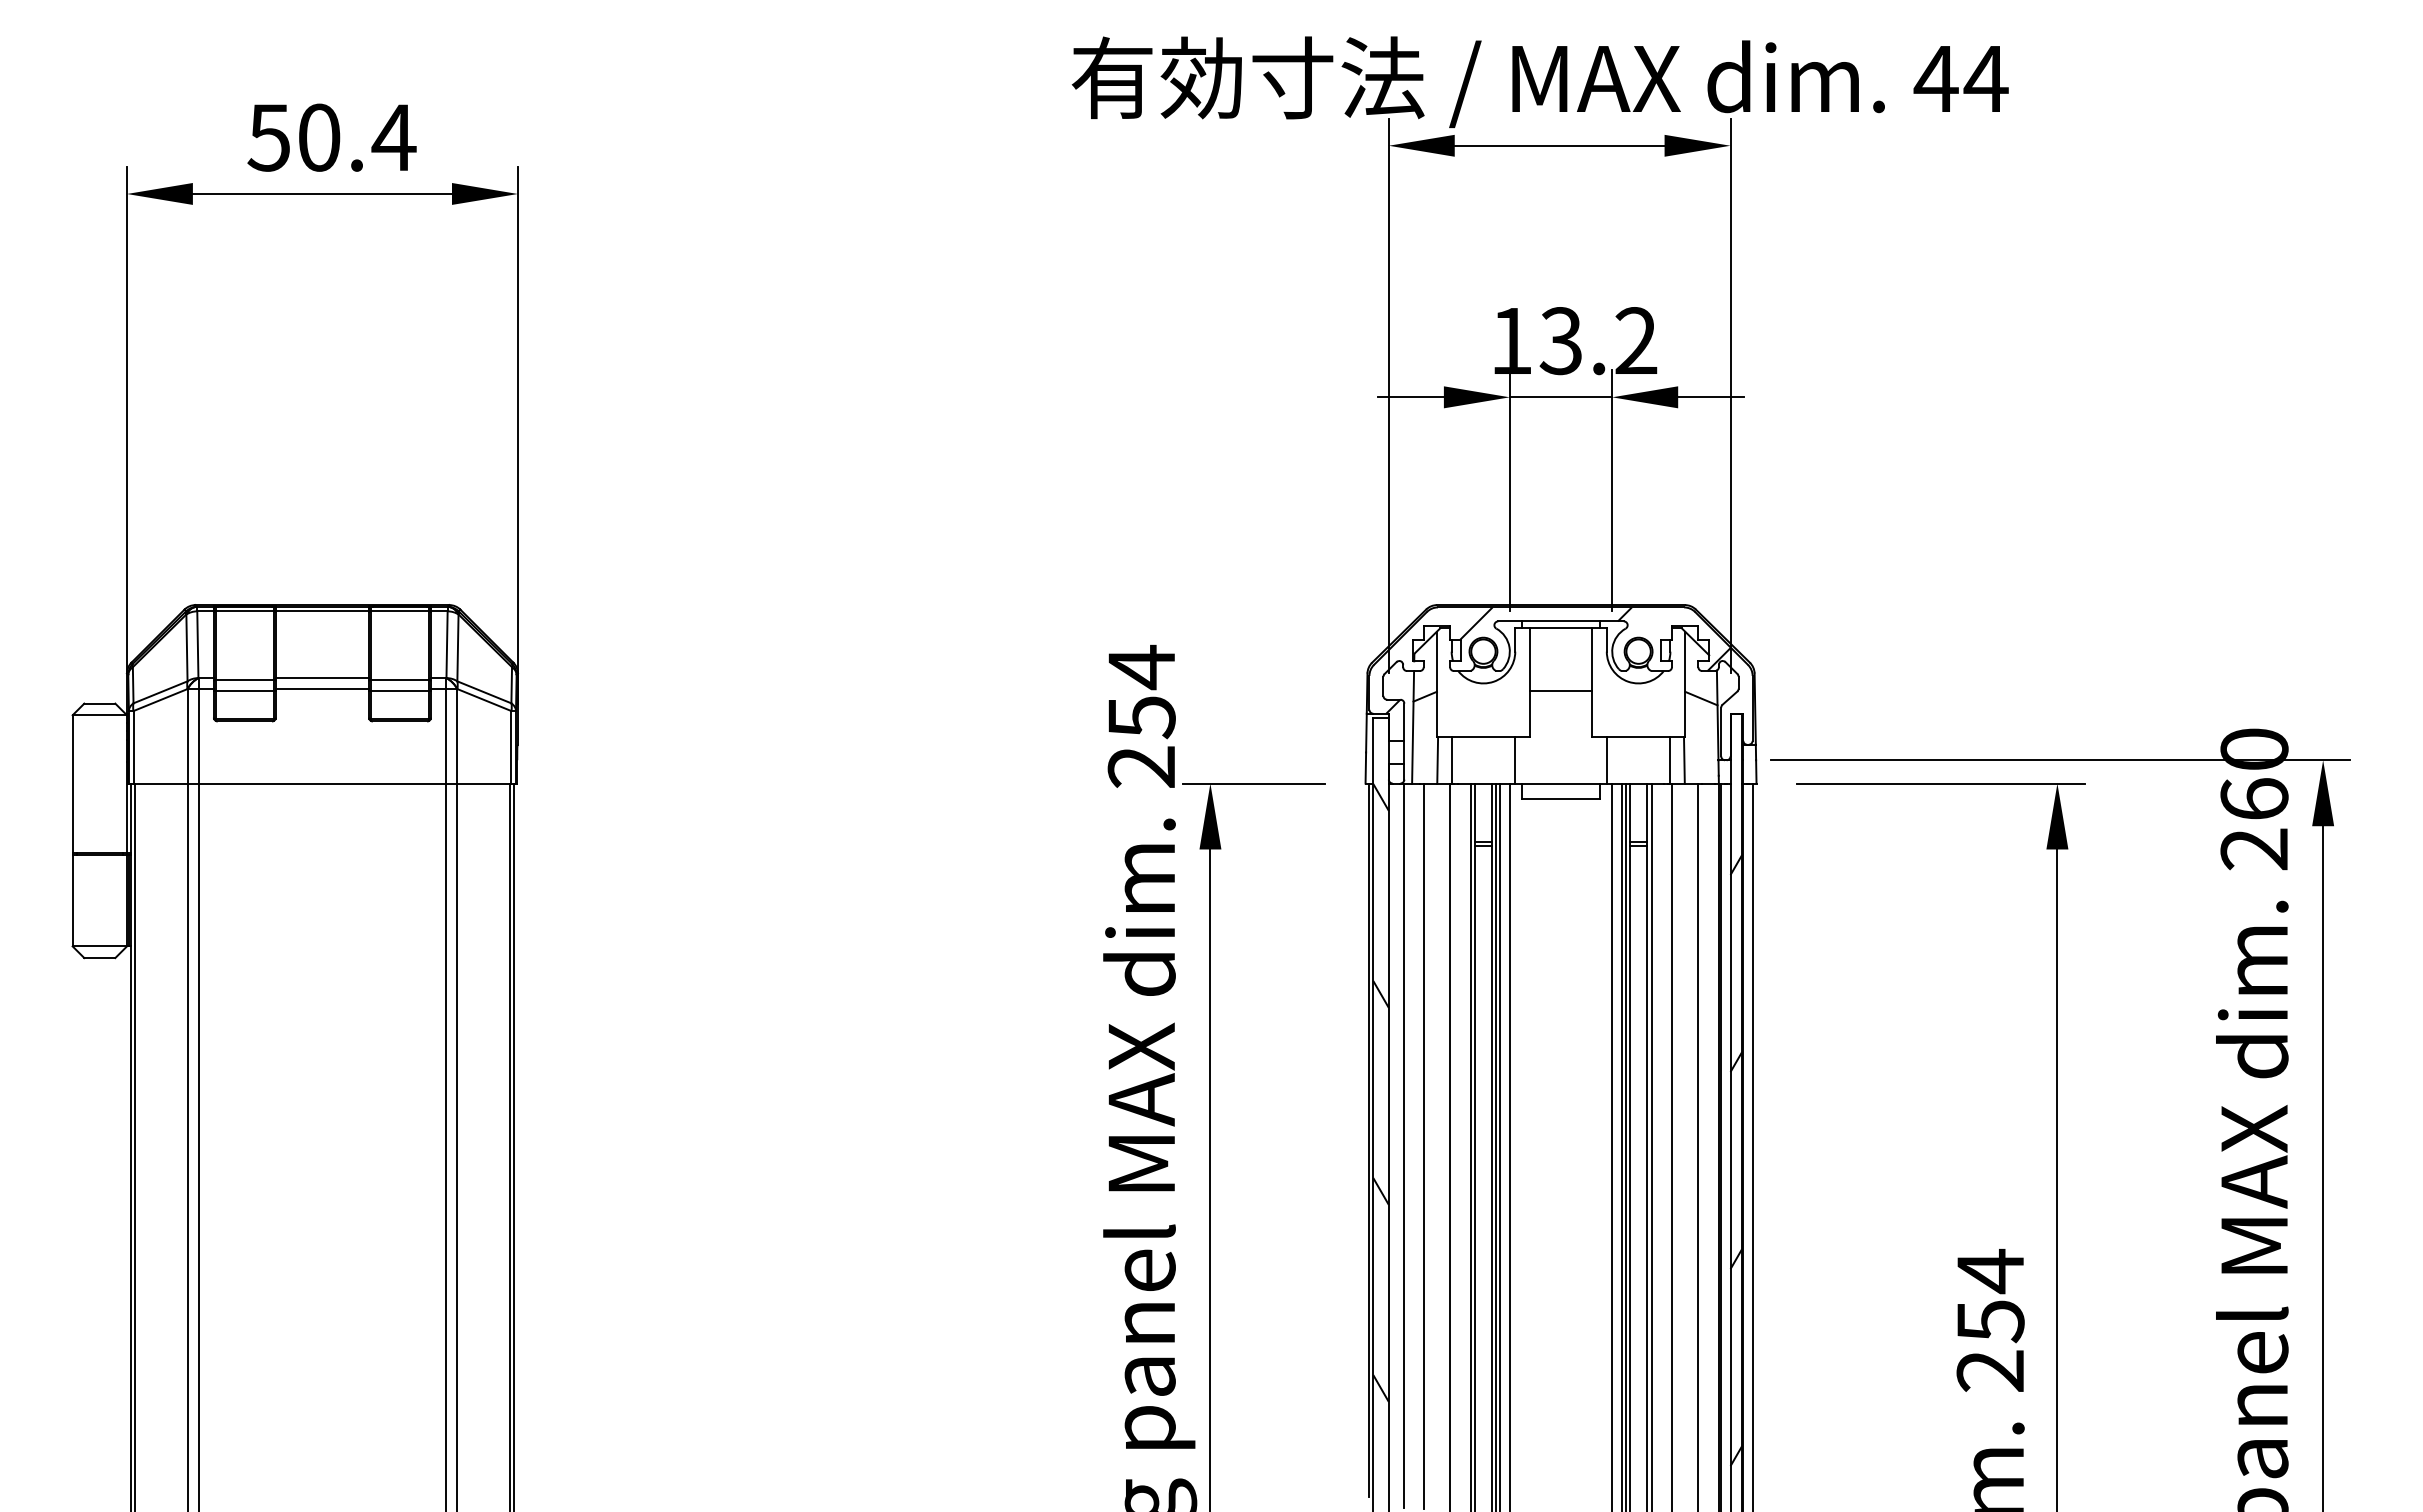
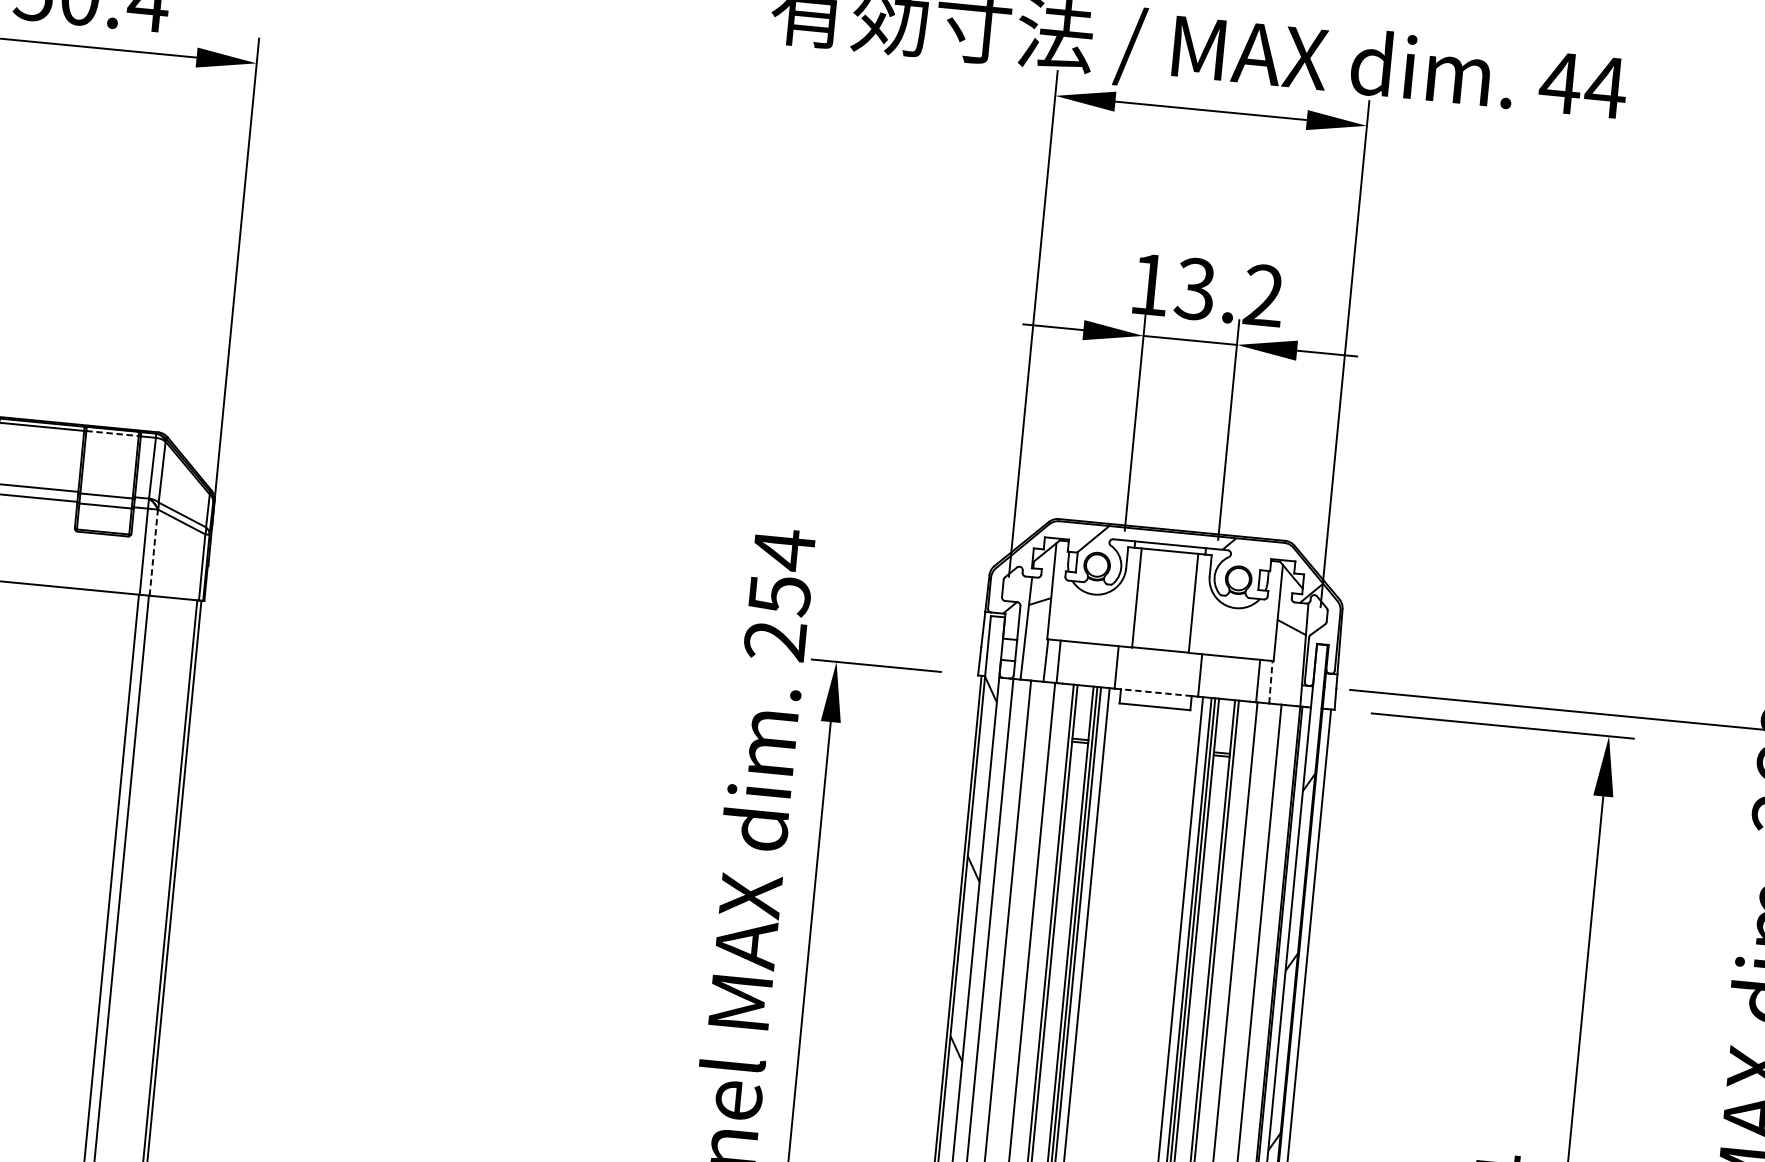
line: (400, 611) -> (112, 433), solid -> dashed
line: (1561, 690) -> (1160, 649), moved
line: (457, 735) -> (154, 551), solid -> dashed
line: (1684, 759) -> (1271, 681), solid -> dashed
line: (1561, 783) -> (1156, 692), solid -> dashed

